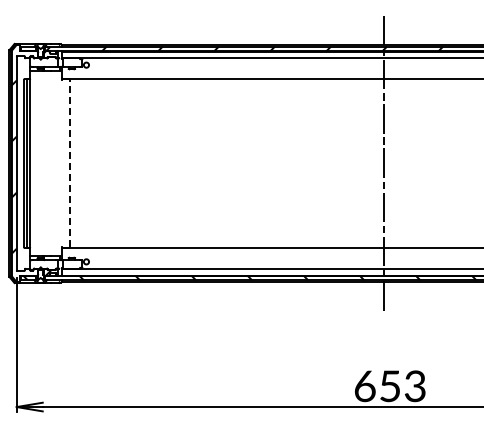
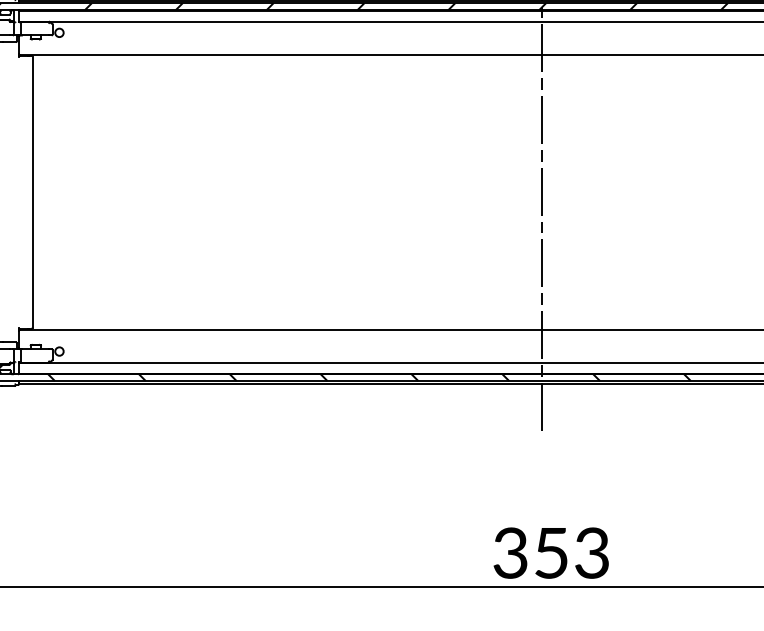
line: (69, 163) -> (31, 192), dashed -> solid
text: (364, 385) -> (509, 551), 653 -> 353

